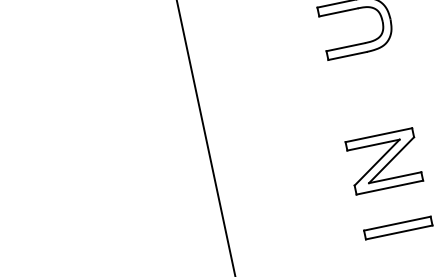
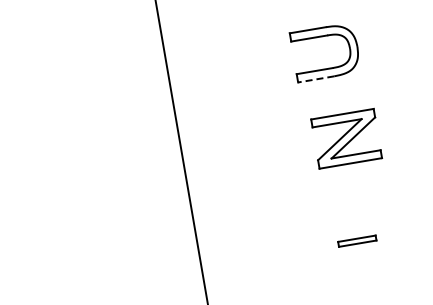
line: (346, 56) -> (315, 79), solid -> dashed
part: (384, 161) -> (346, 138), moved
part: (398, 227) -> (357, 240), size x0.6

